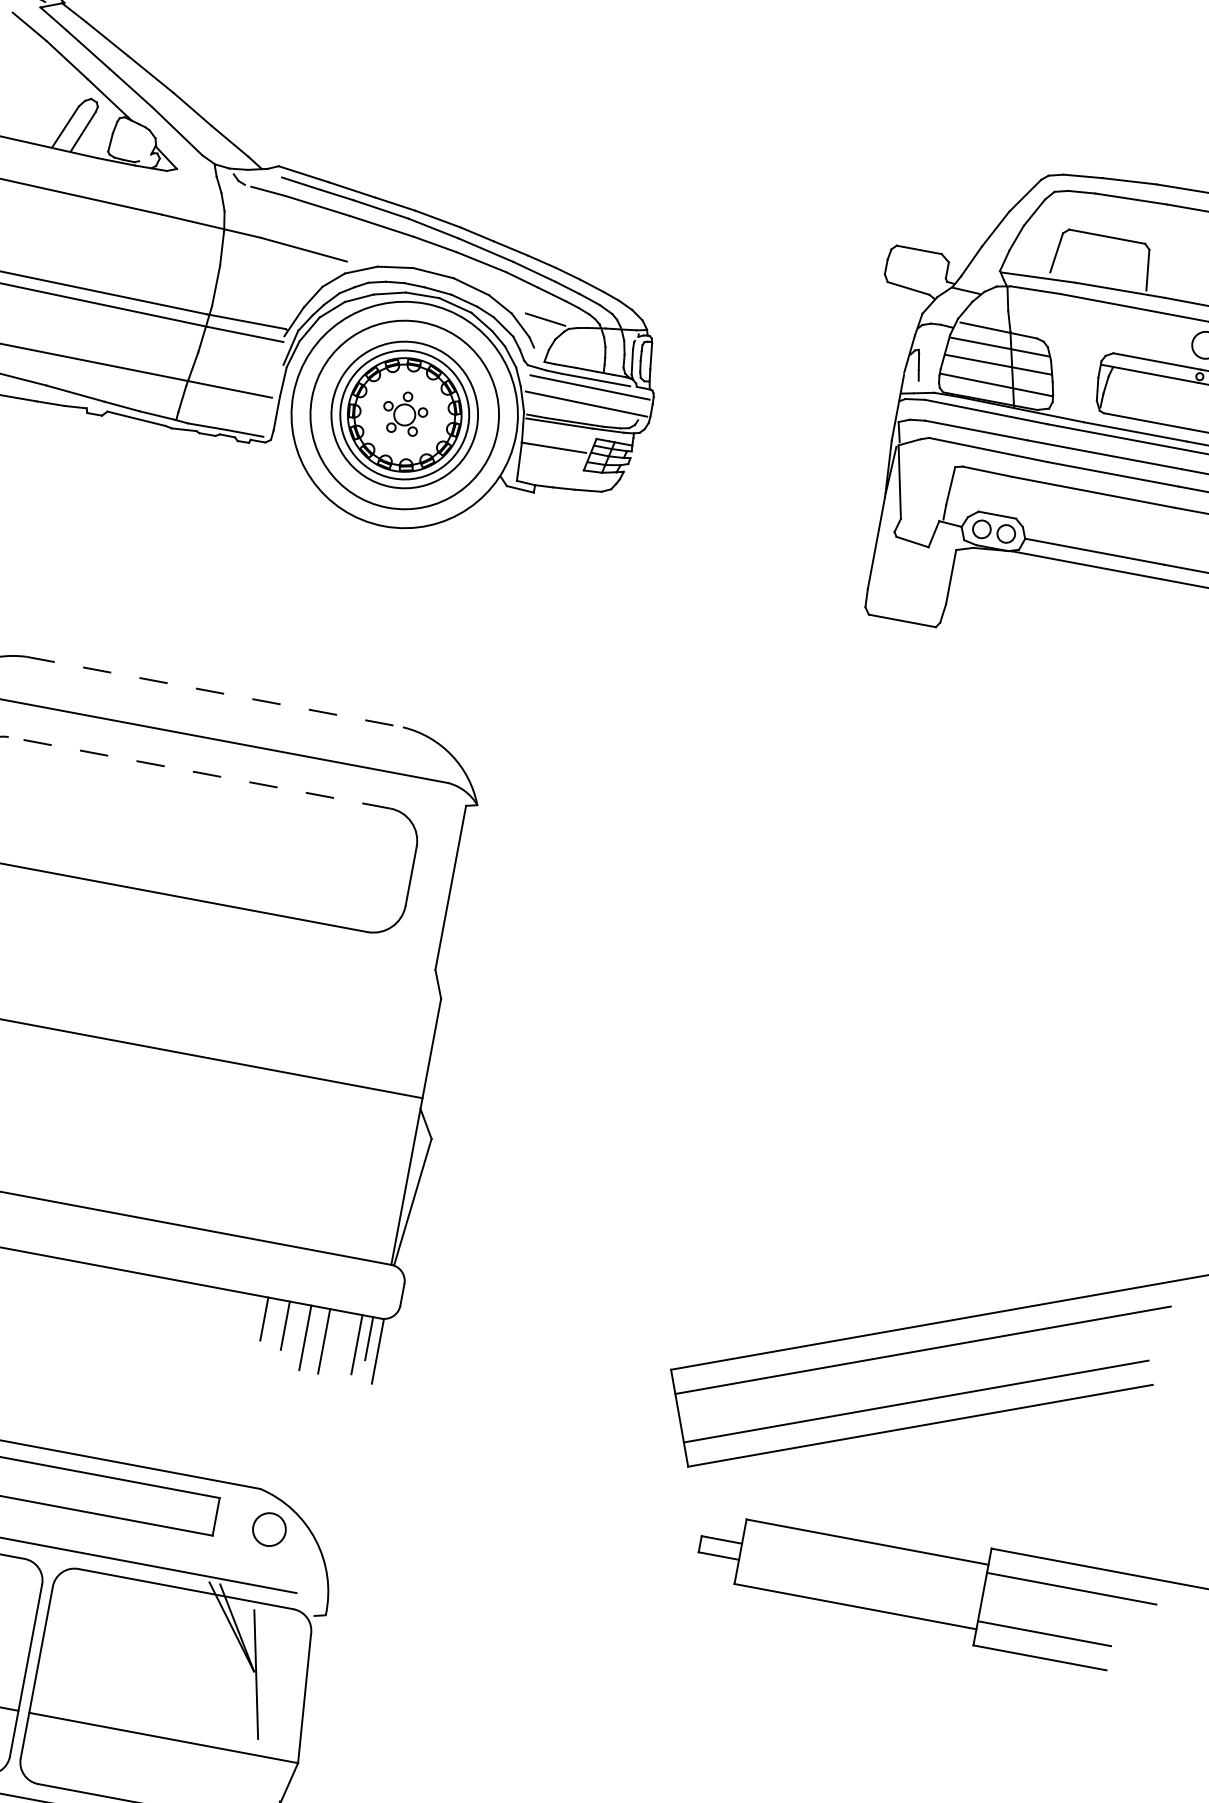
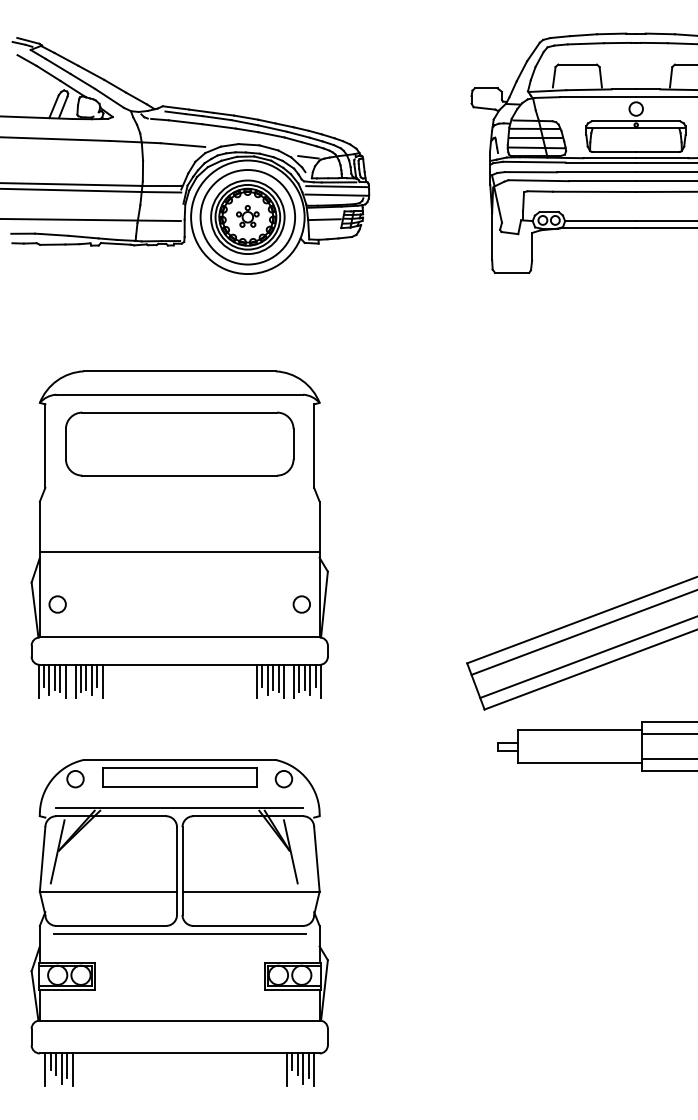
line: (216, 692) -> (180, 371), dashed -> solid
line: (199, 772) -> (179, 412), dashed -> solid
circle: (367, 1193) -> (301, 604), added
line: (251, 1326) -> (256, 680), added
line: (273, 1328) -> (267, 679), added
line: (295, 1330) -> (278, 678), added
line: (347, 1335) -> (304, 676), added
line: (336, 1337) -> (299, 678), added

